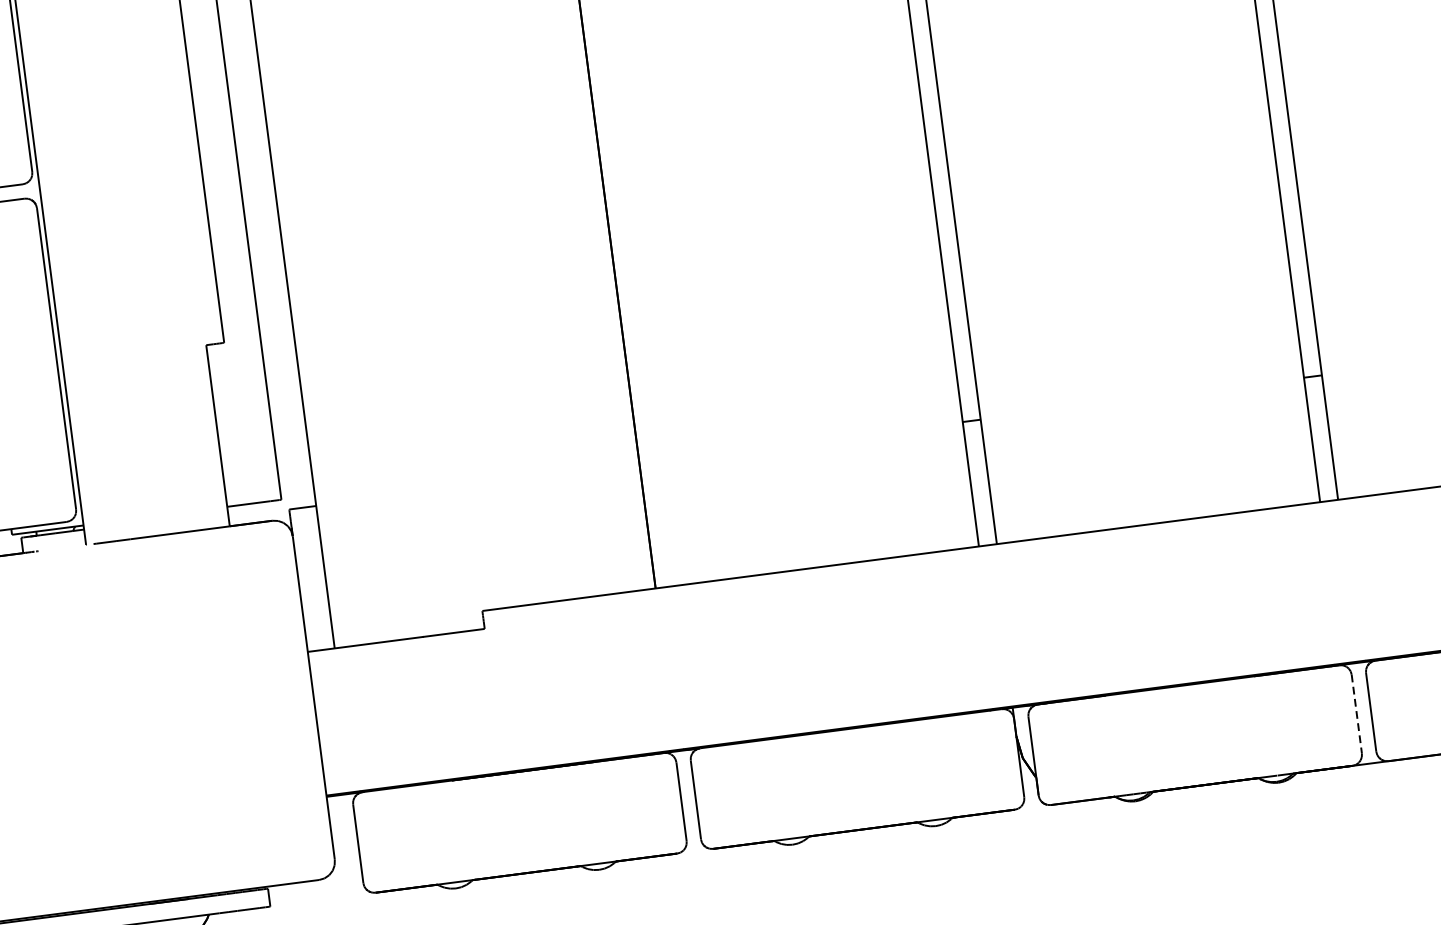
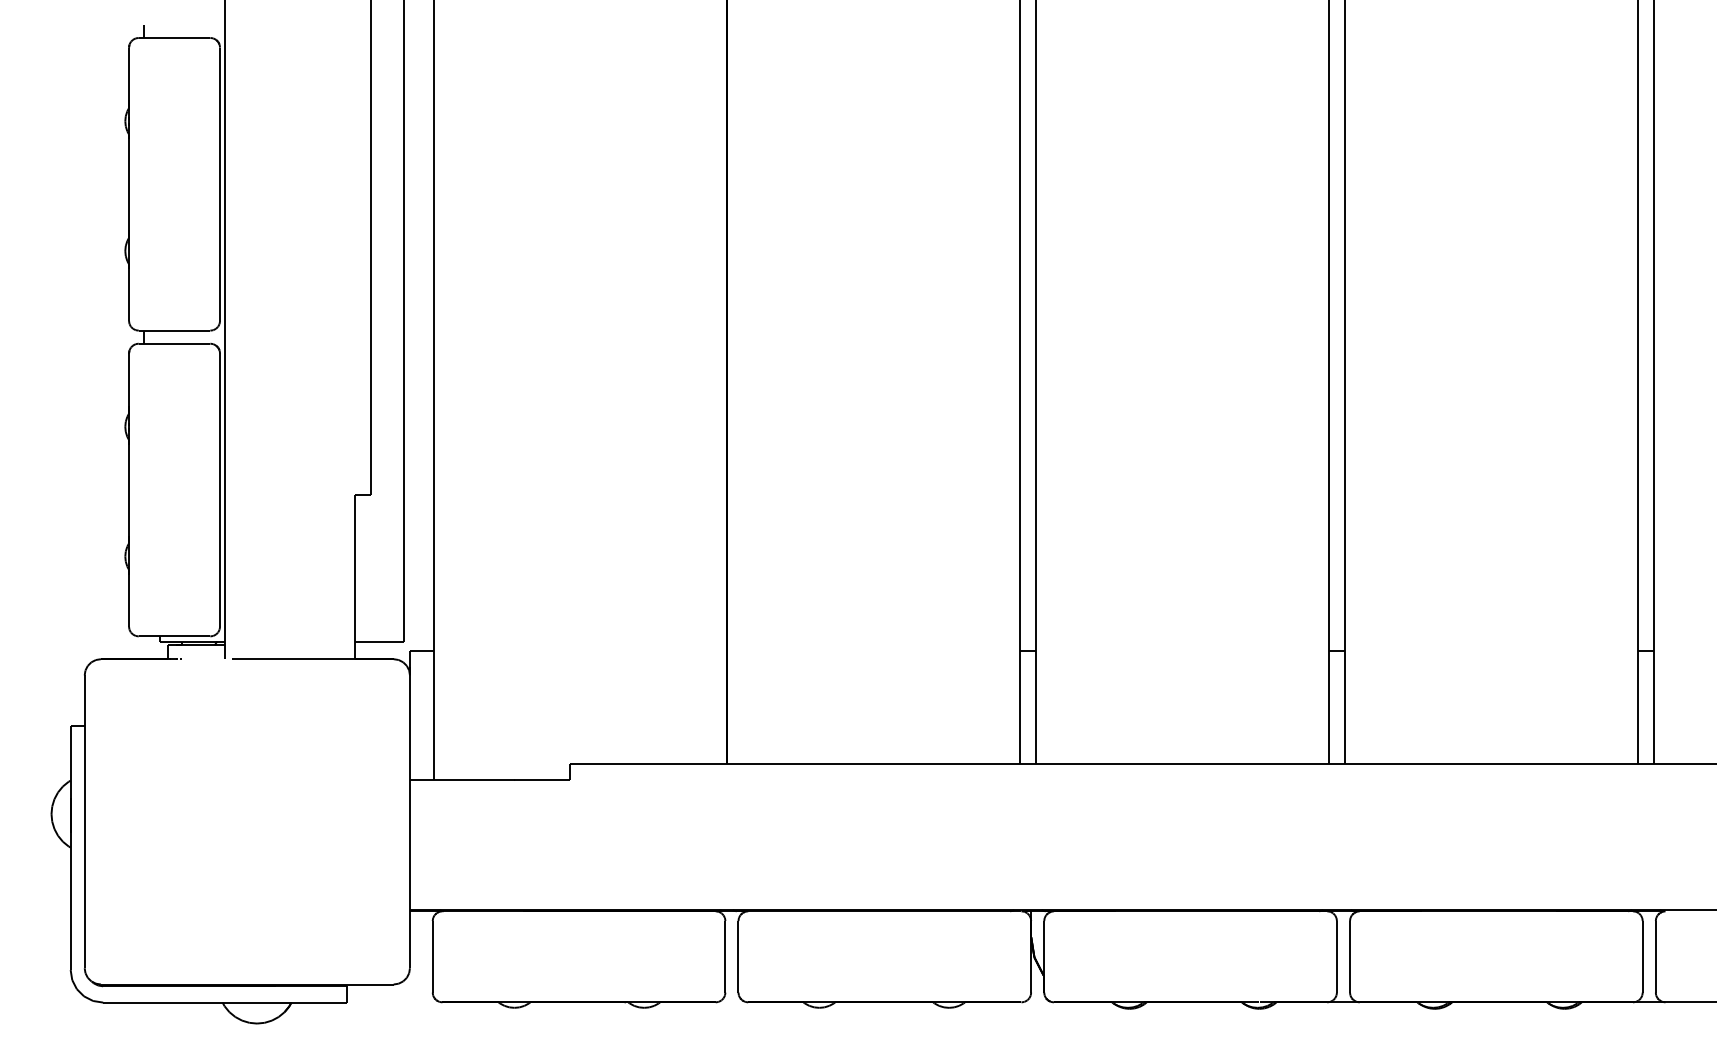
line: (1356, 713) -> (1336, 956), dashed -> solid

